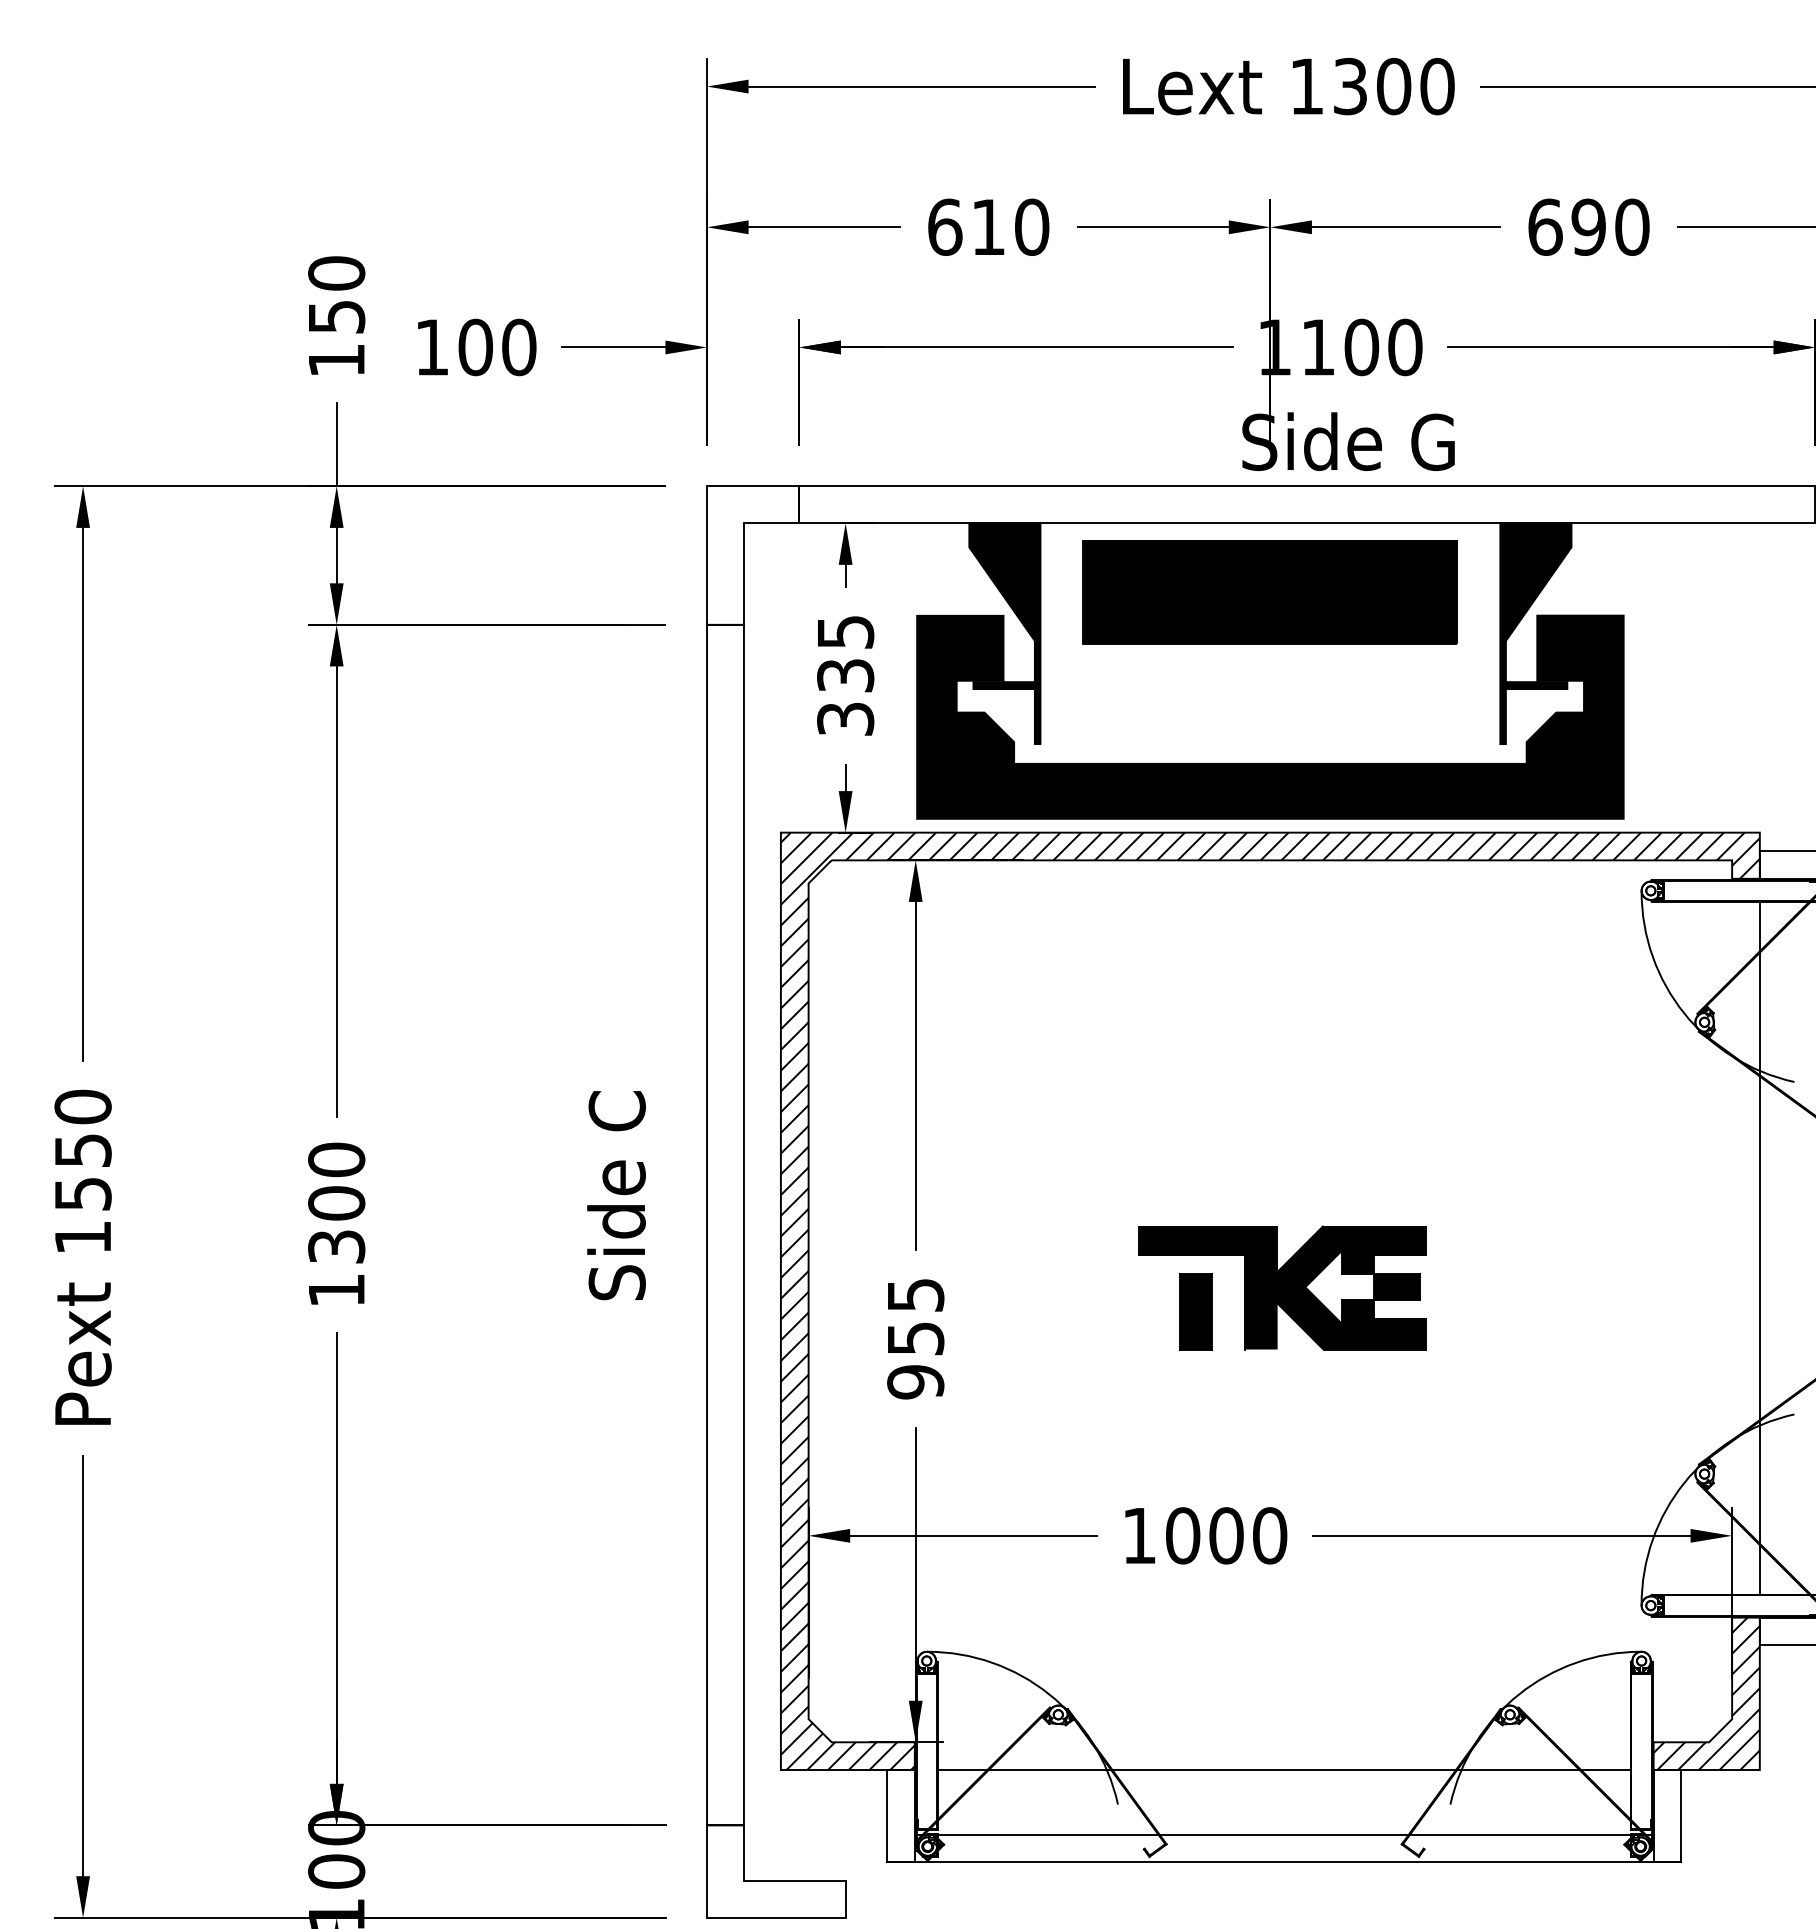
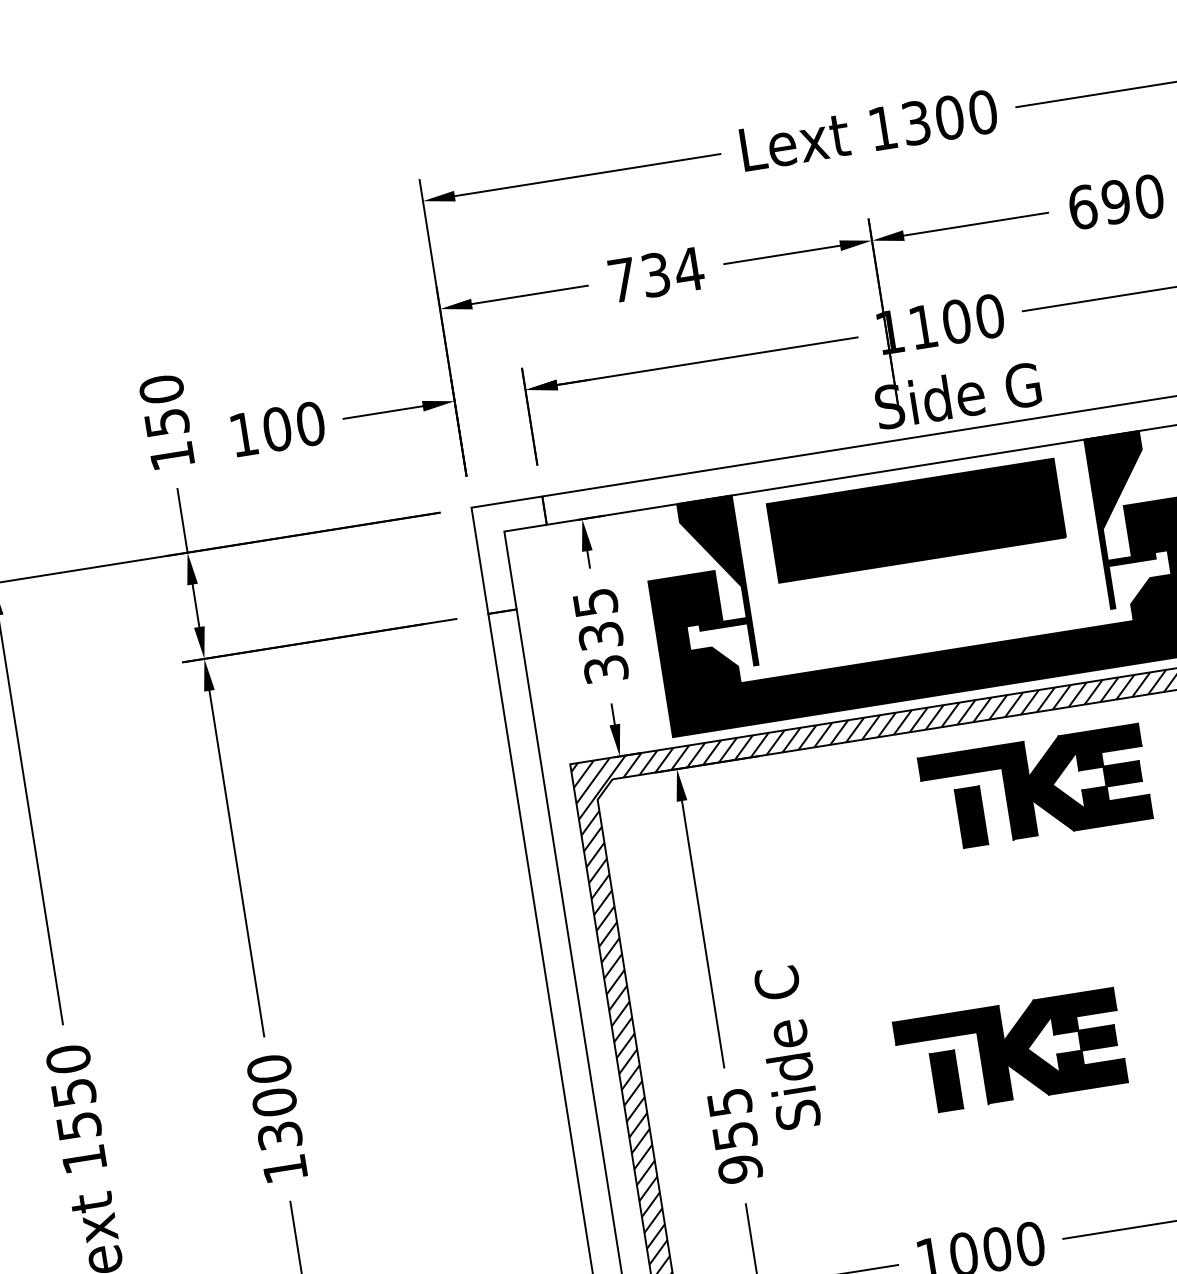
text: (989, 226) -> (656, 274), 610 -> 734
part: (1367, 956) -> (1035, 787), added
text: (616, 1195) -> (787, 1048), moved

